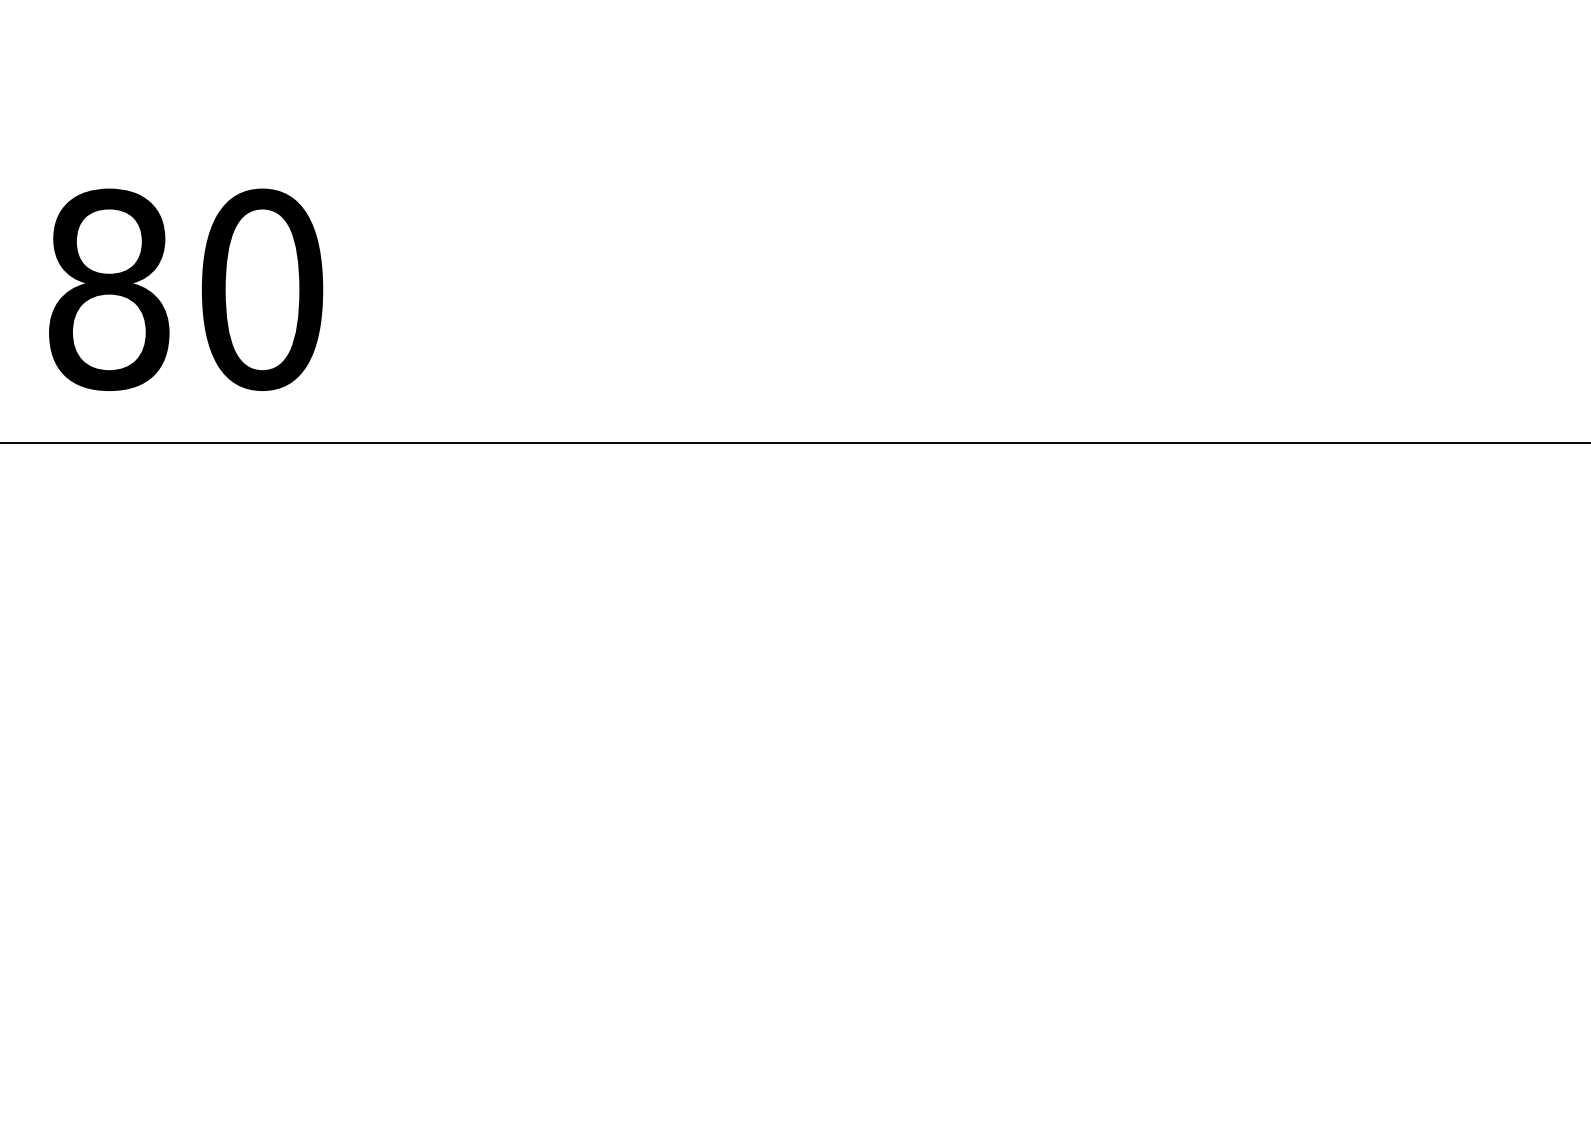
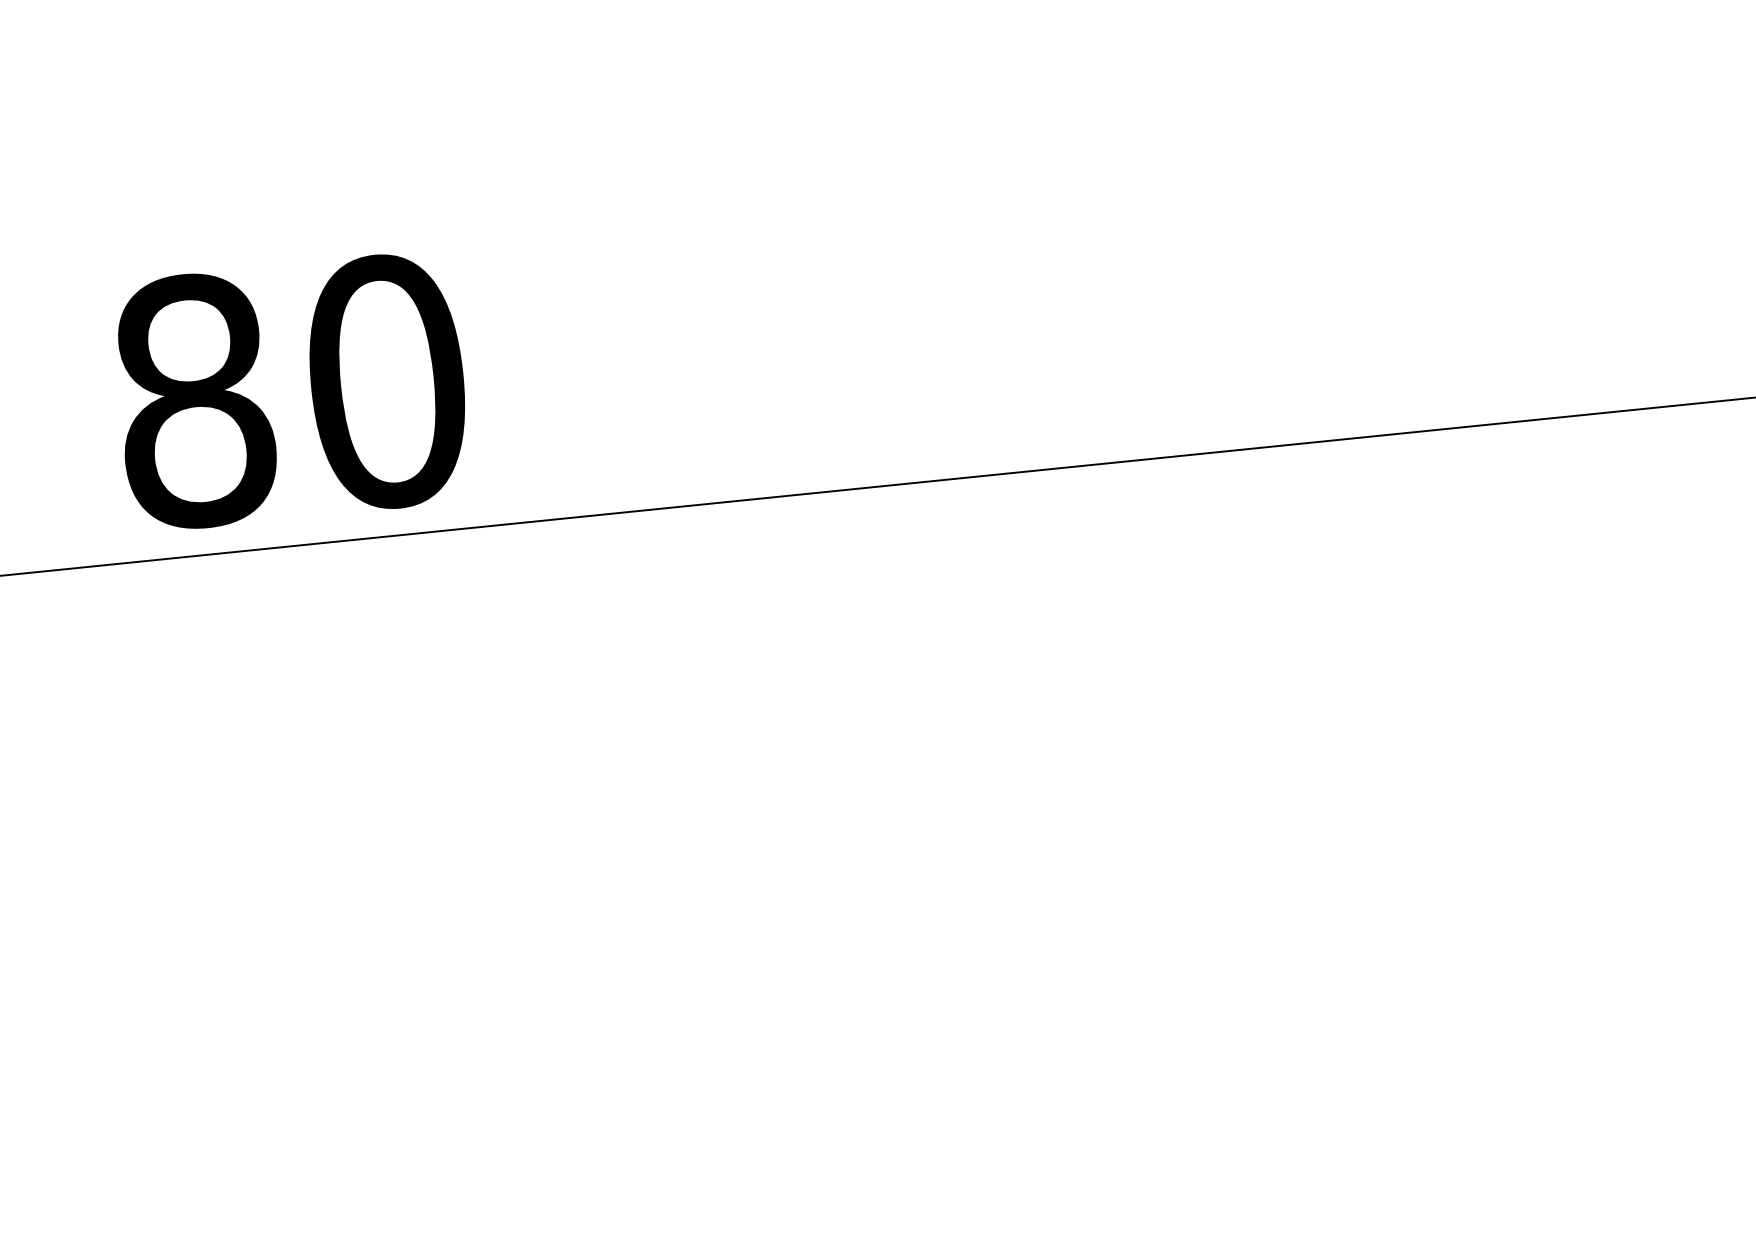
text: (186, 289) -> (292, 390), moved

